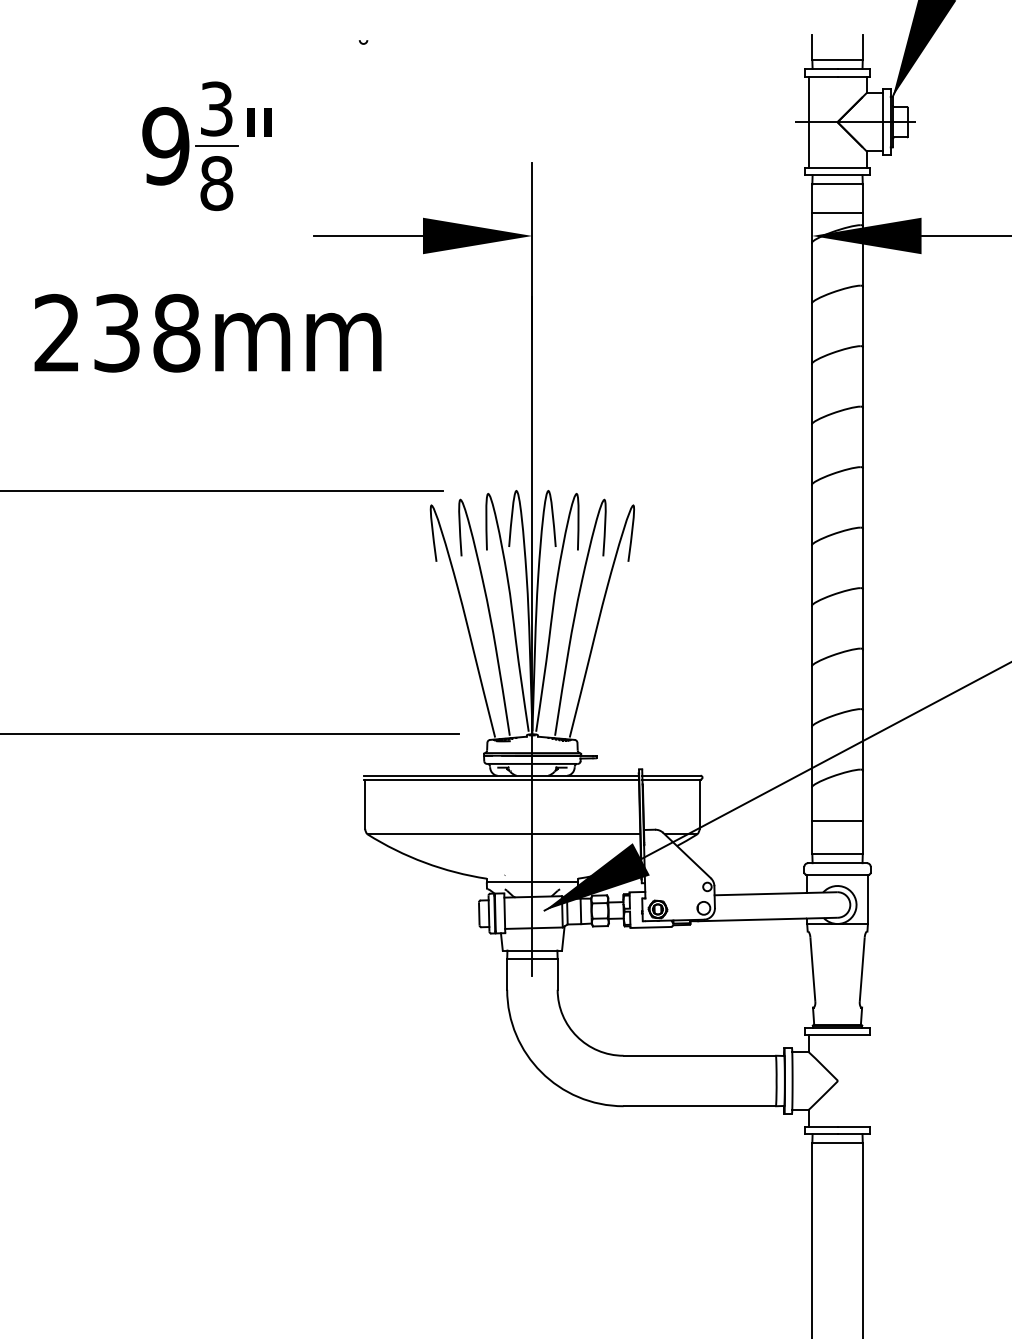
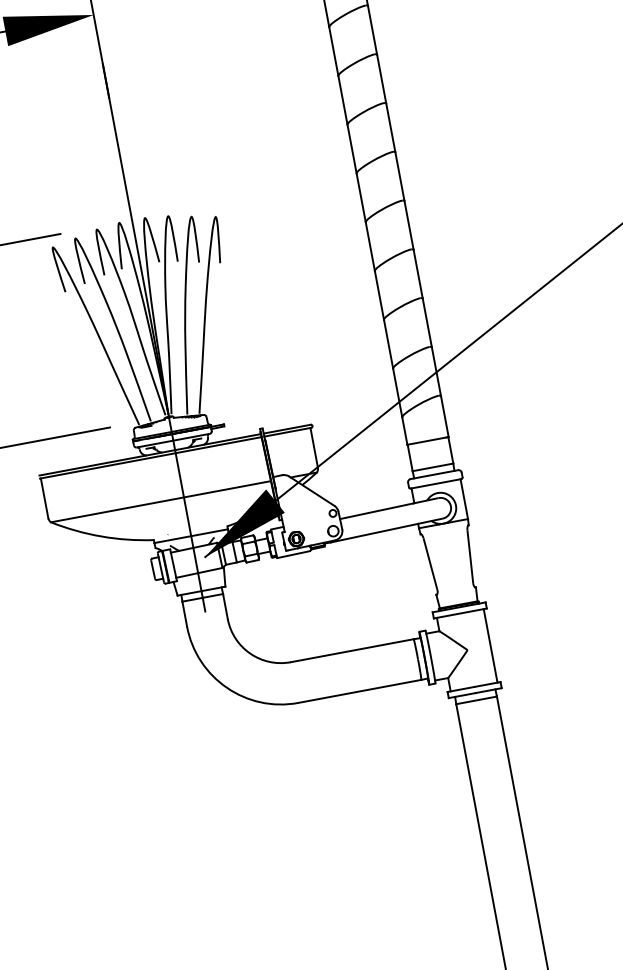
line: (866, 1080) -> (490, 645), added

